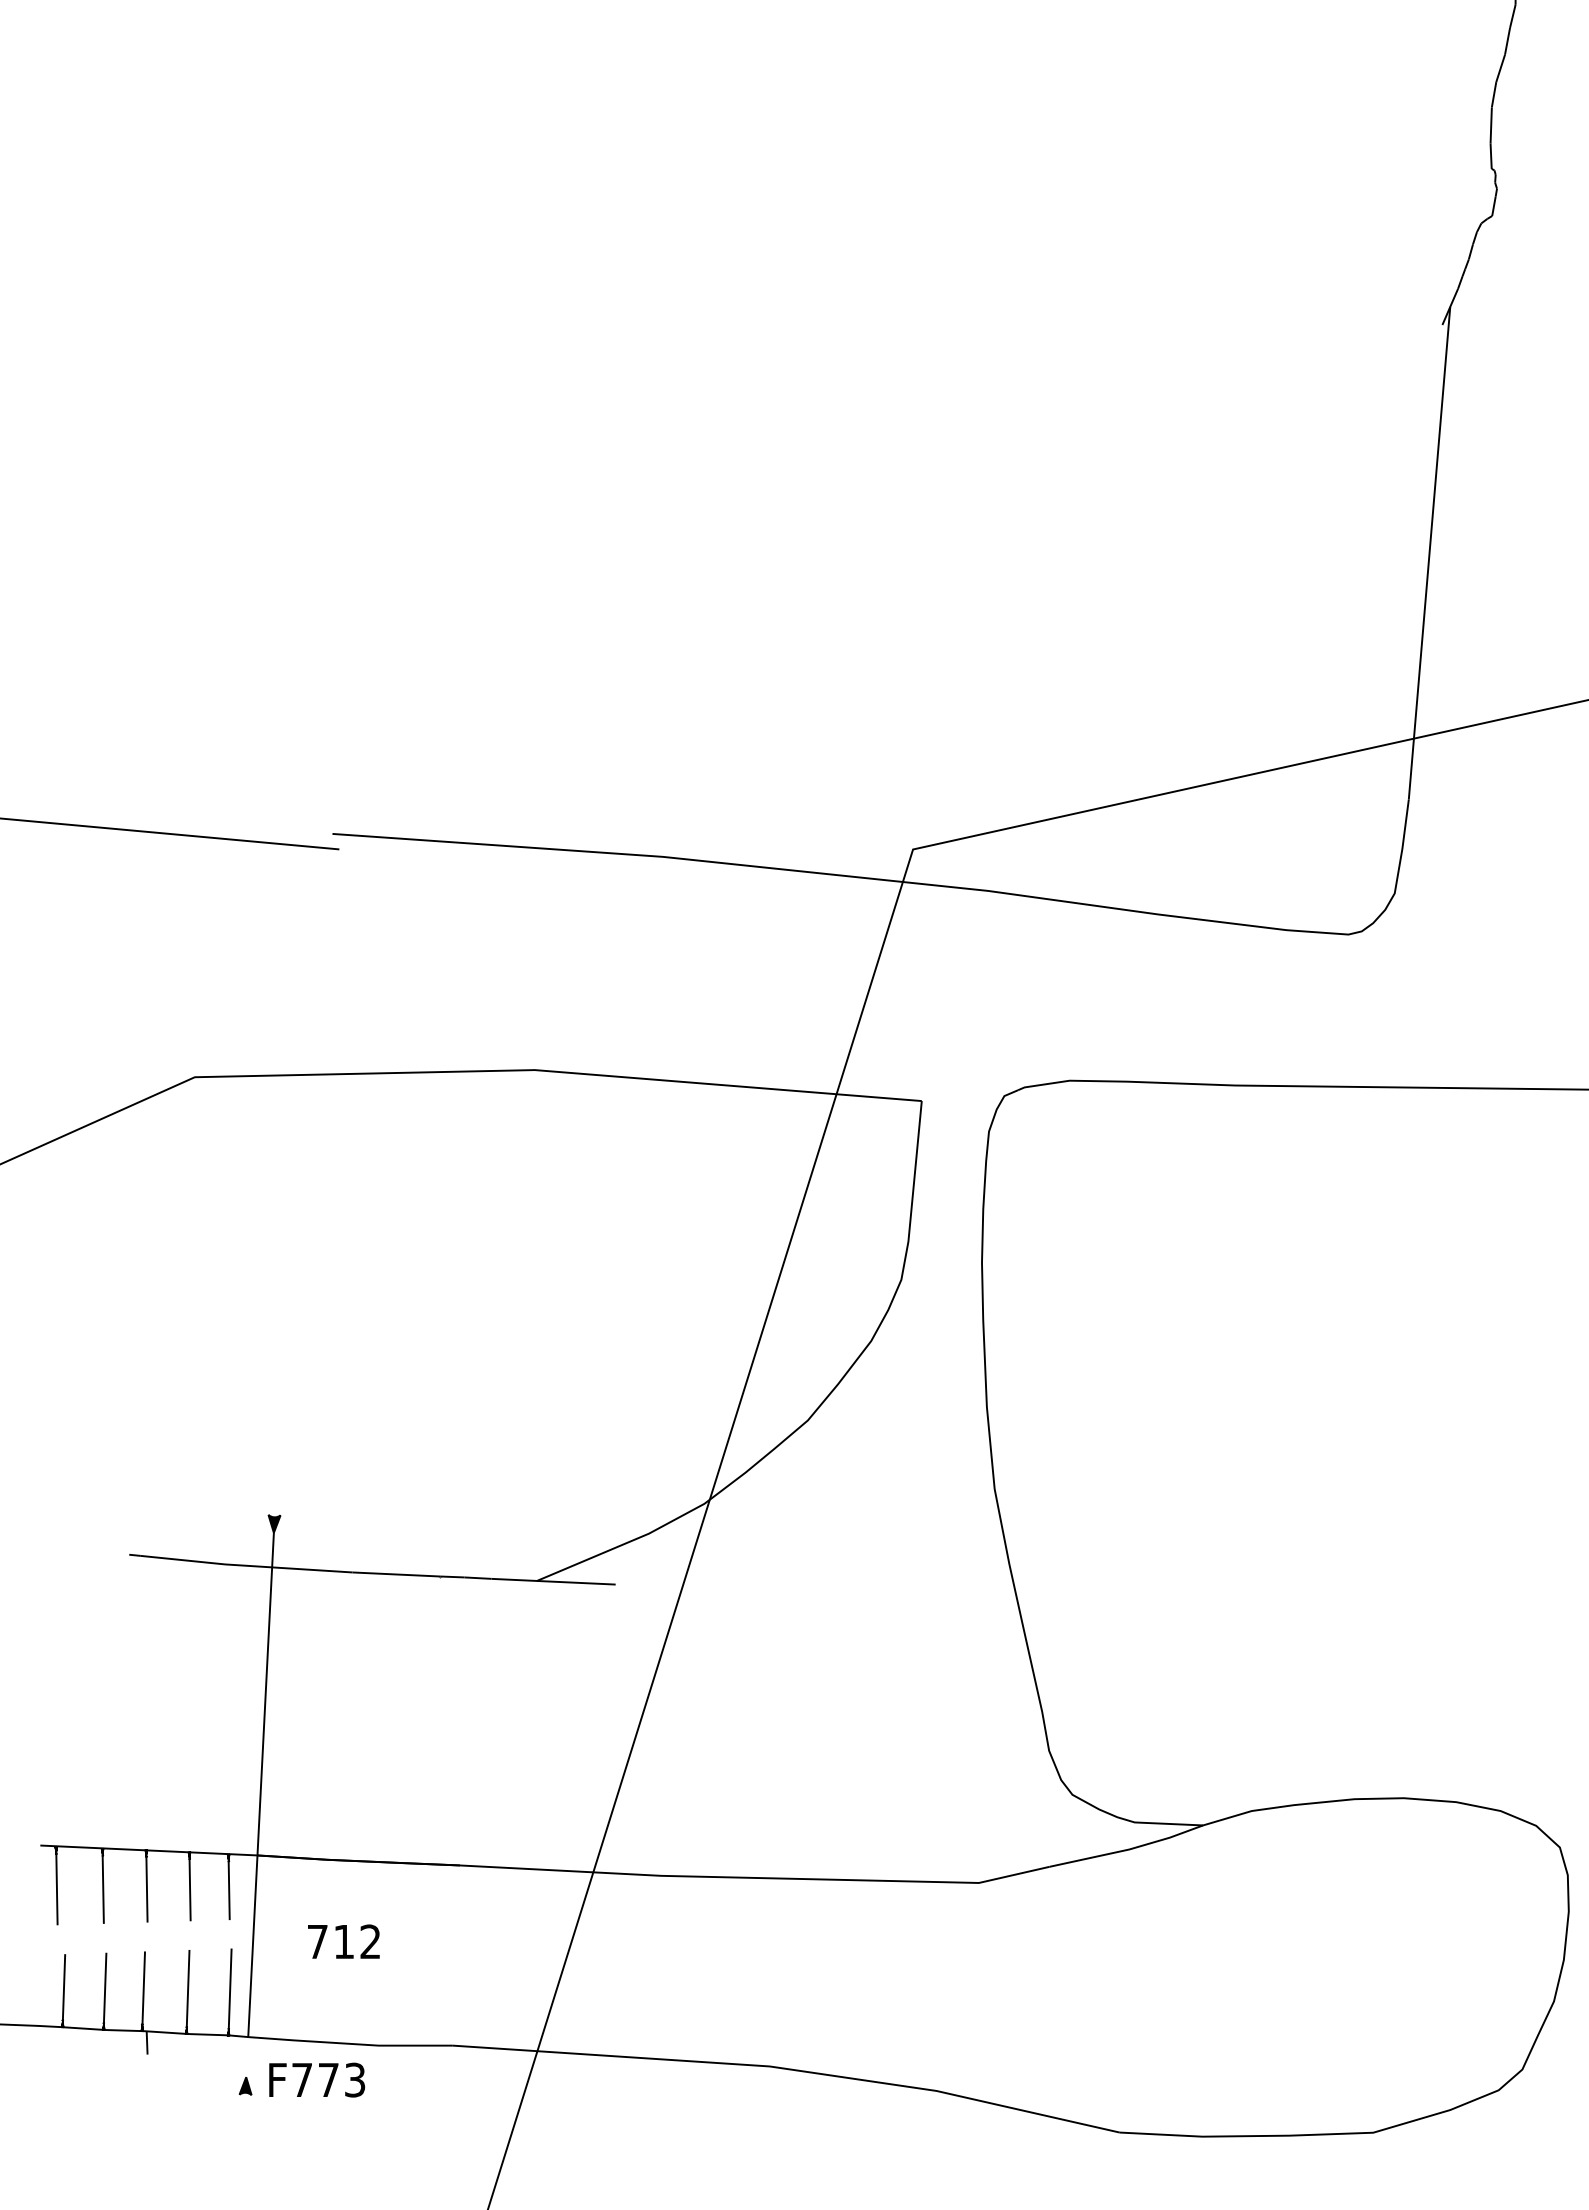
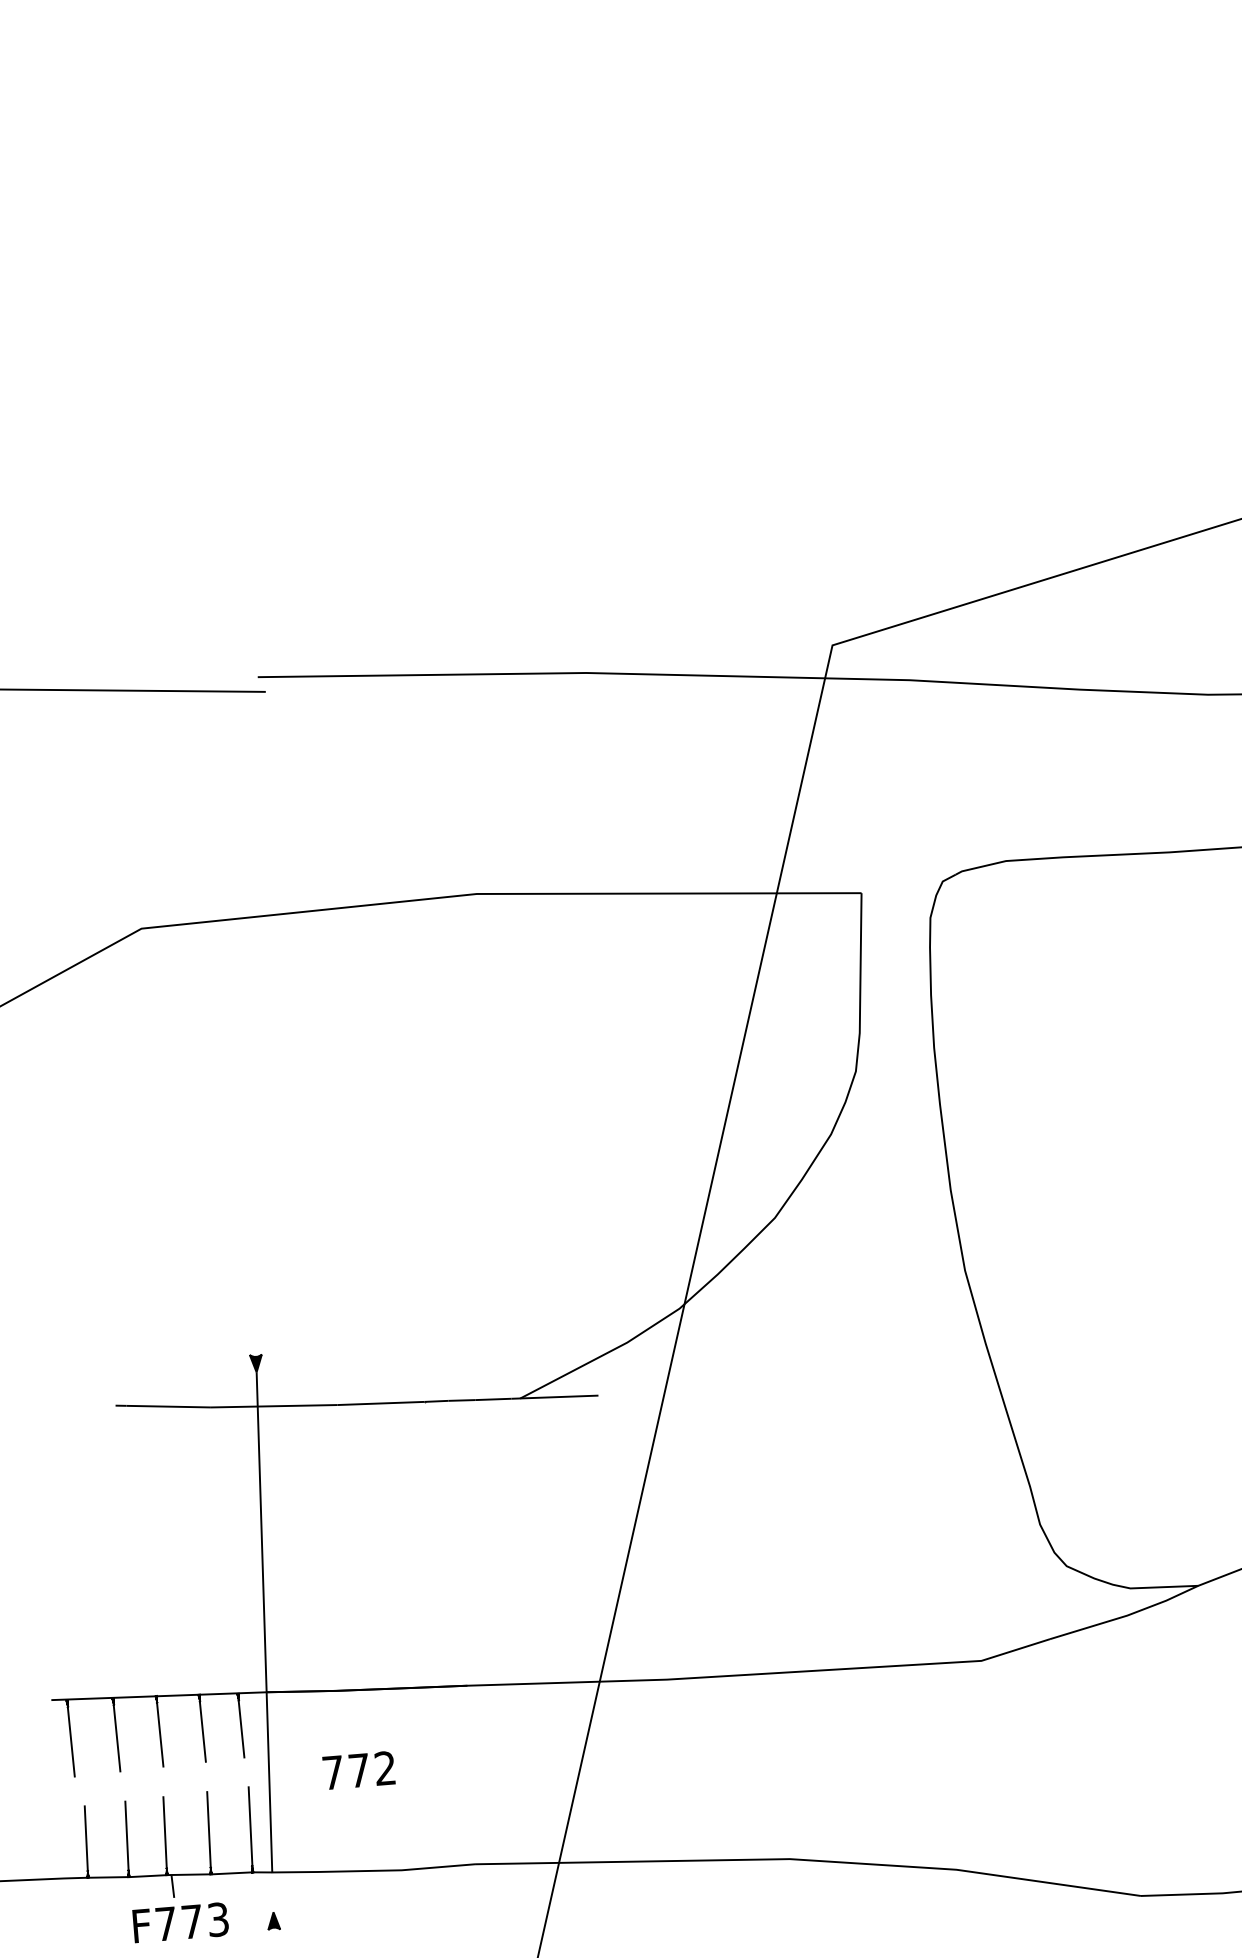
text: (343, 1941) -> (358, 1770), 712 -> 772
text: (317, 2079) -> (181, 1922), moved

